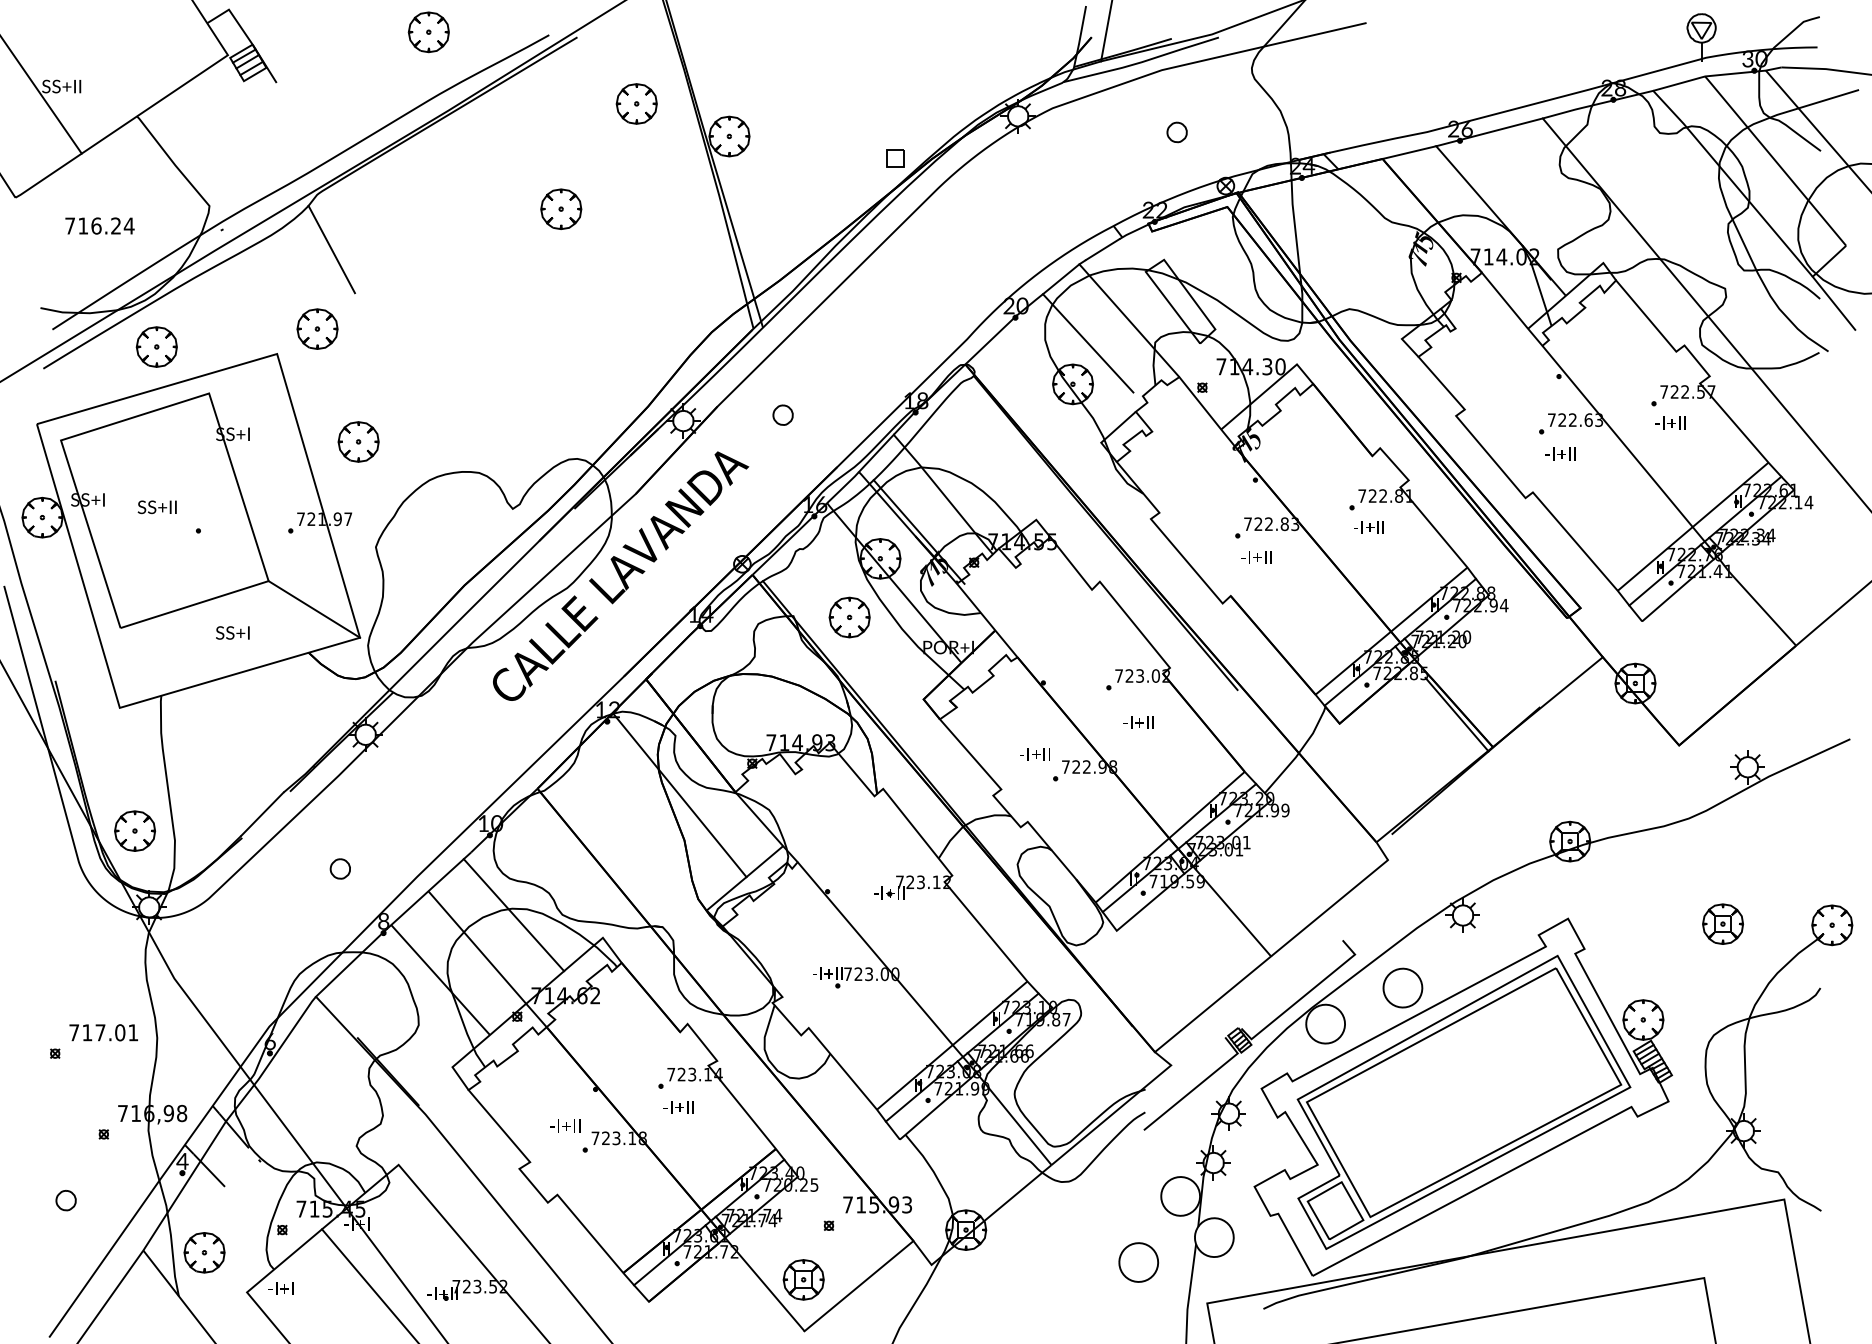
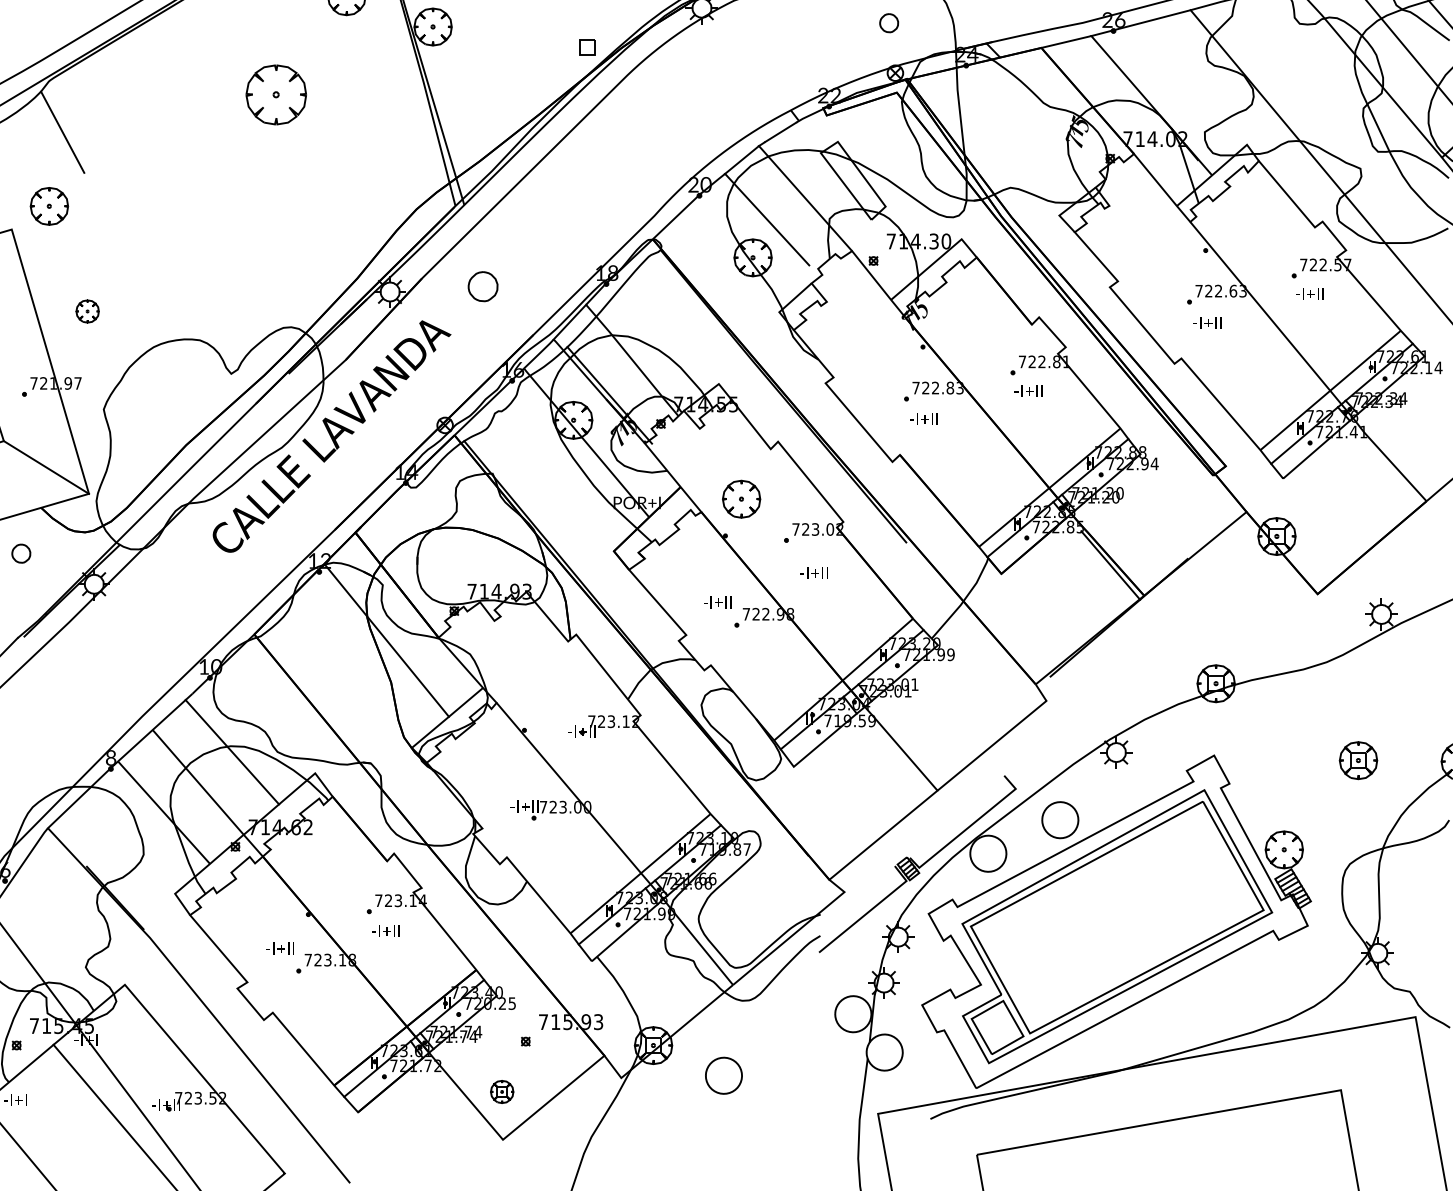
part: (1176, 132) -> (888, 23), moved
part: (561, 208) -> (276, 94), size x1.6
part: (782, 414) -> (482, 285), size x1.6
part: (358, 441) -> (87, 311), size x0.6
part: (849, 617) -> (741, 499), moved
part: (339, 868) -> (20, 553), moved
part: (1138, 1262) -> (723, 1075), moved
part: (803, 1279) -> (502, 1091), size x0.6

